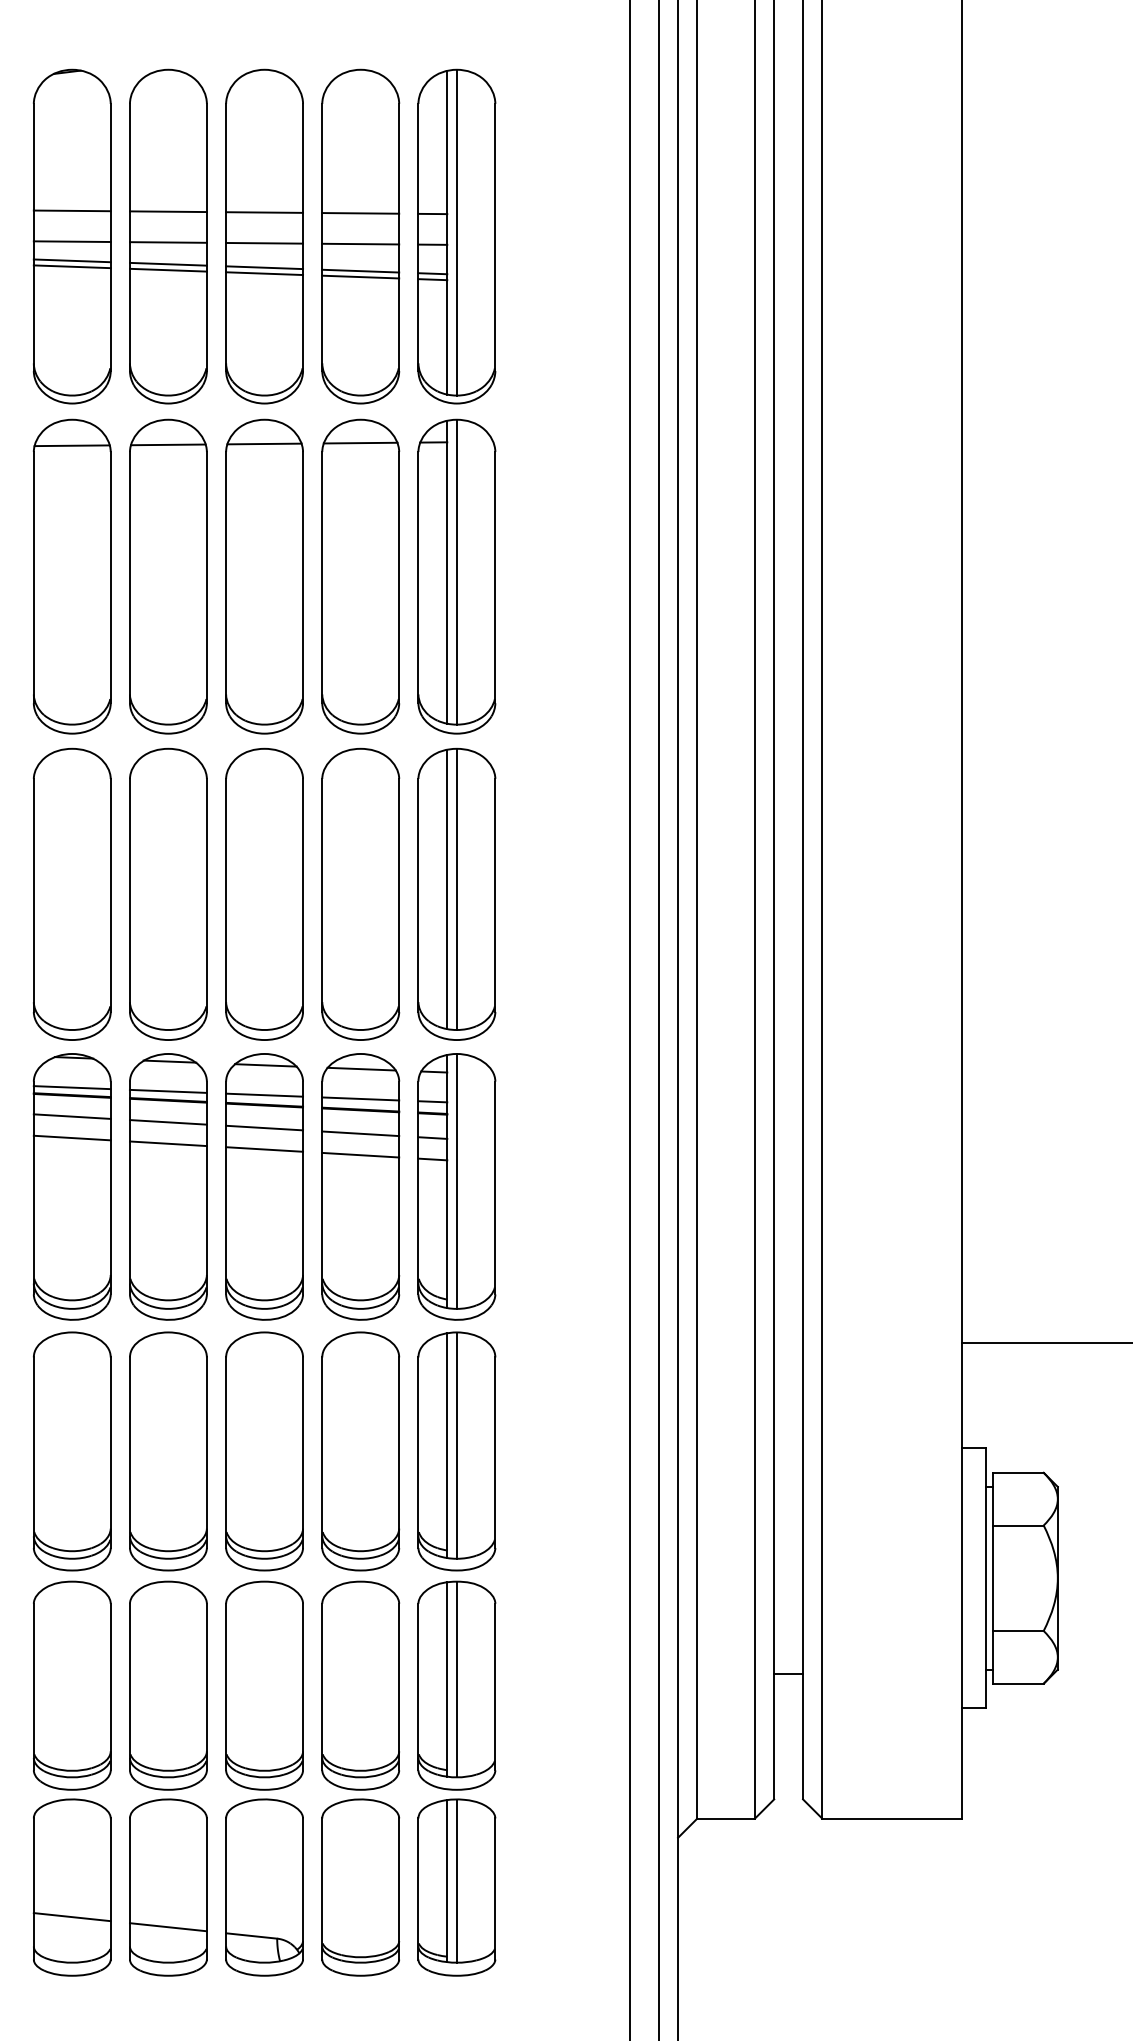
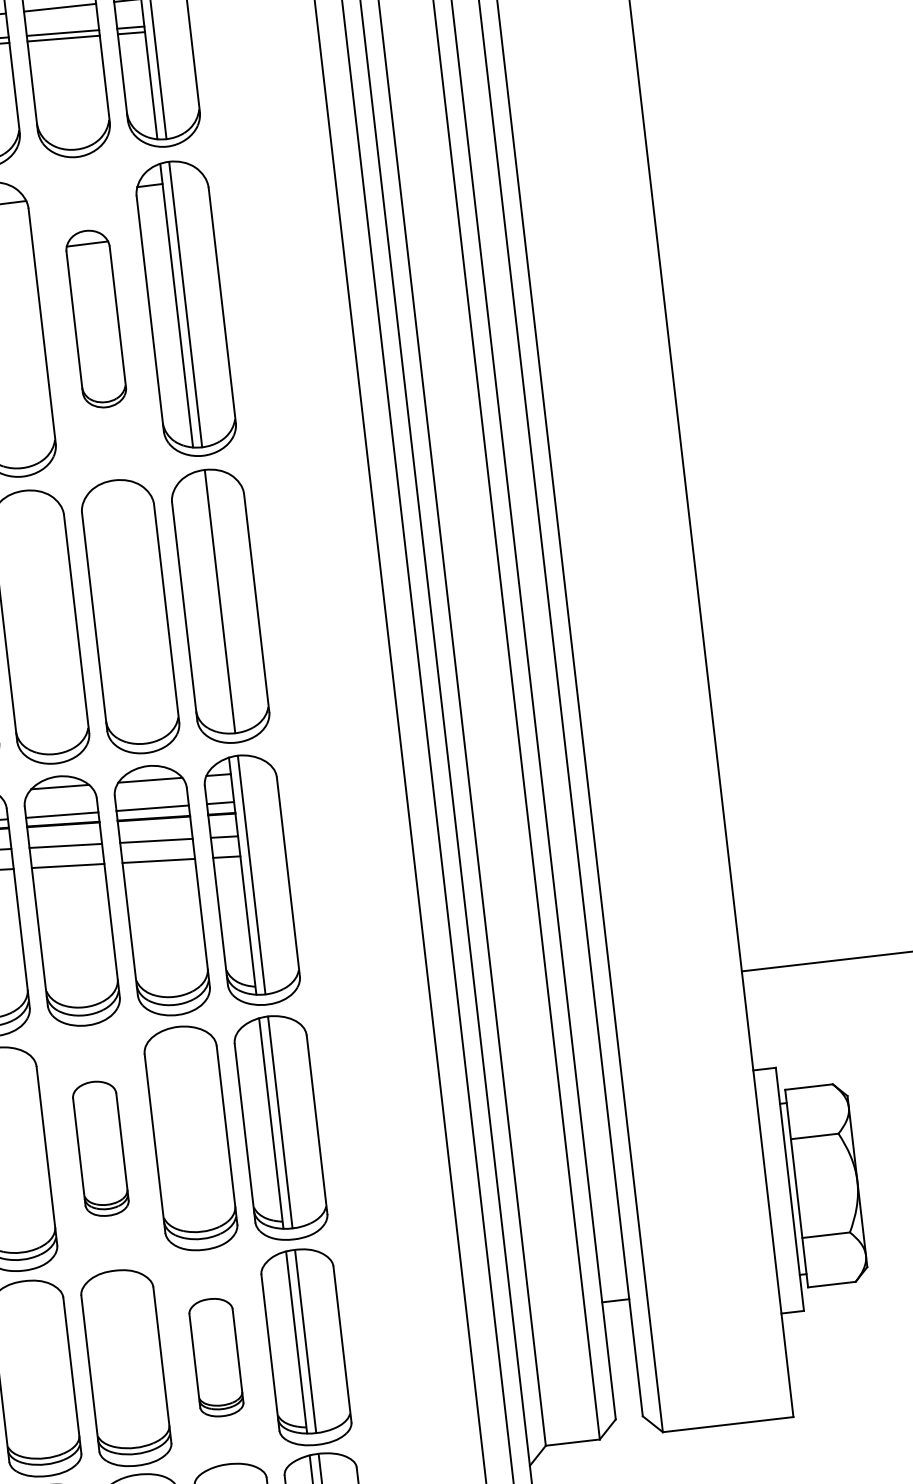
part: (360, 576) -> (95, 319), size x0.6
line: (447, 889) -> (211, 602), removed
part: (264, 1451) -> (100, 1148), size x0.6
part: (360, 1685) -> (216, 1357), size x0.6

